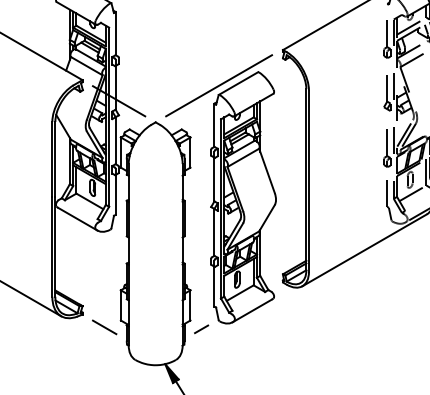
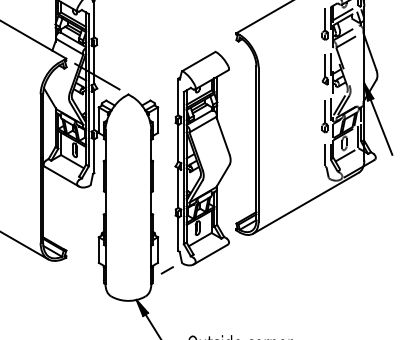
line: (219, 85) -> (182, 63), removed
line: (103, 327) -> (84, 268), removed

